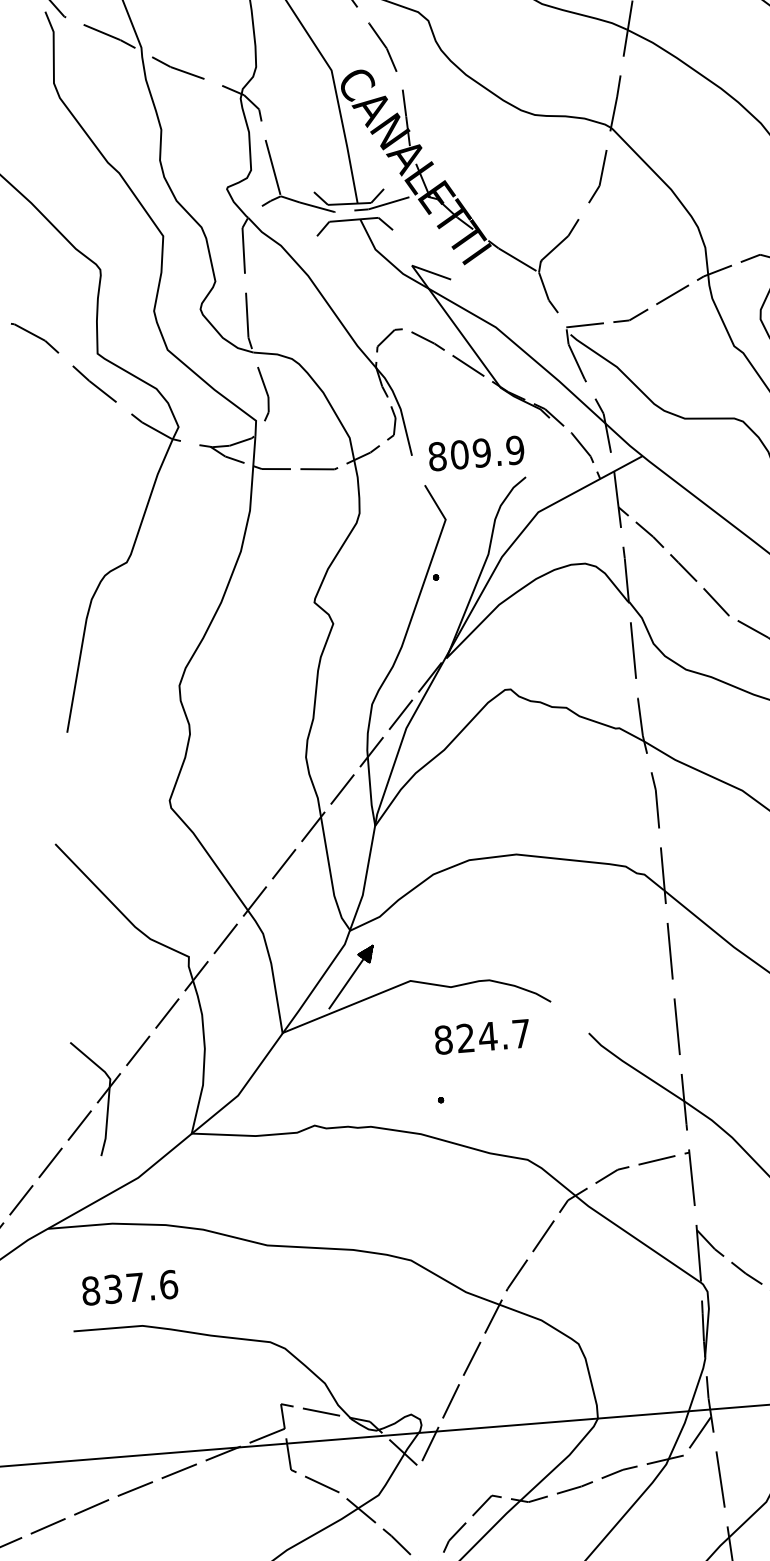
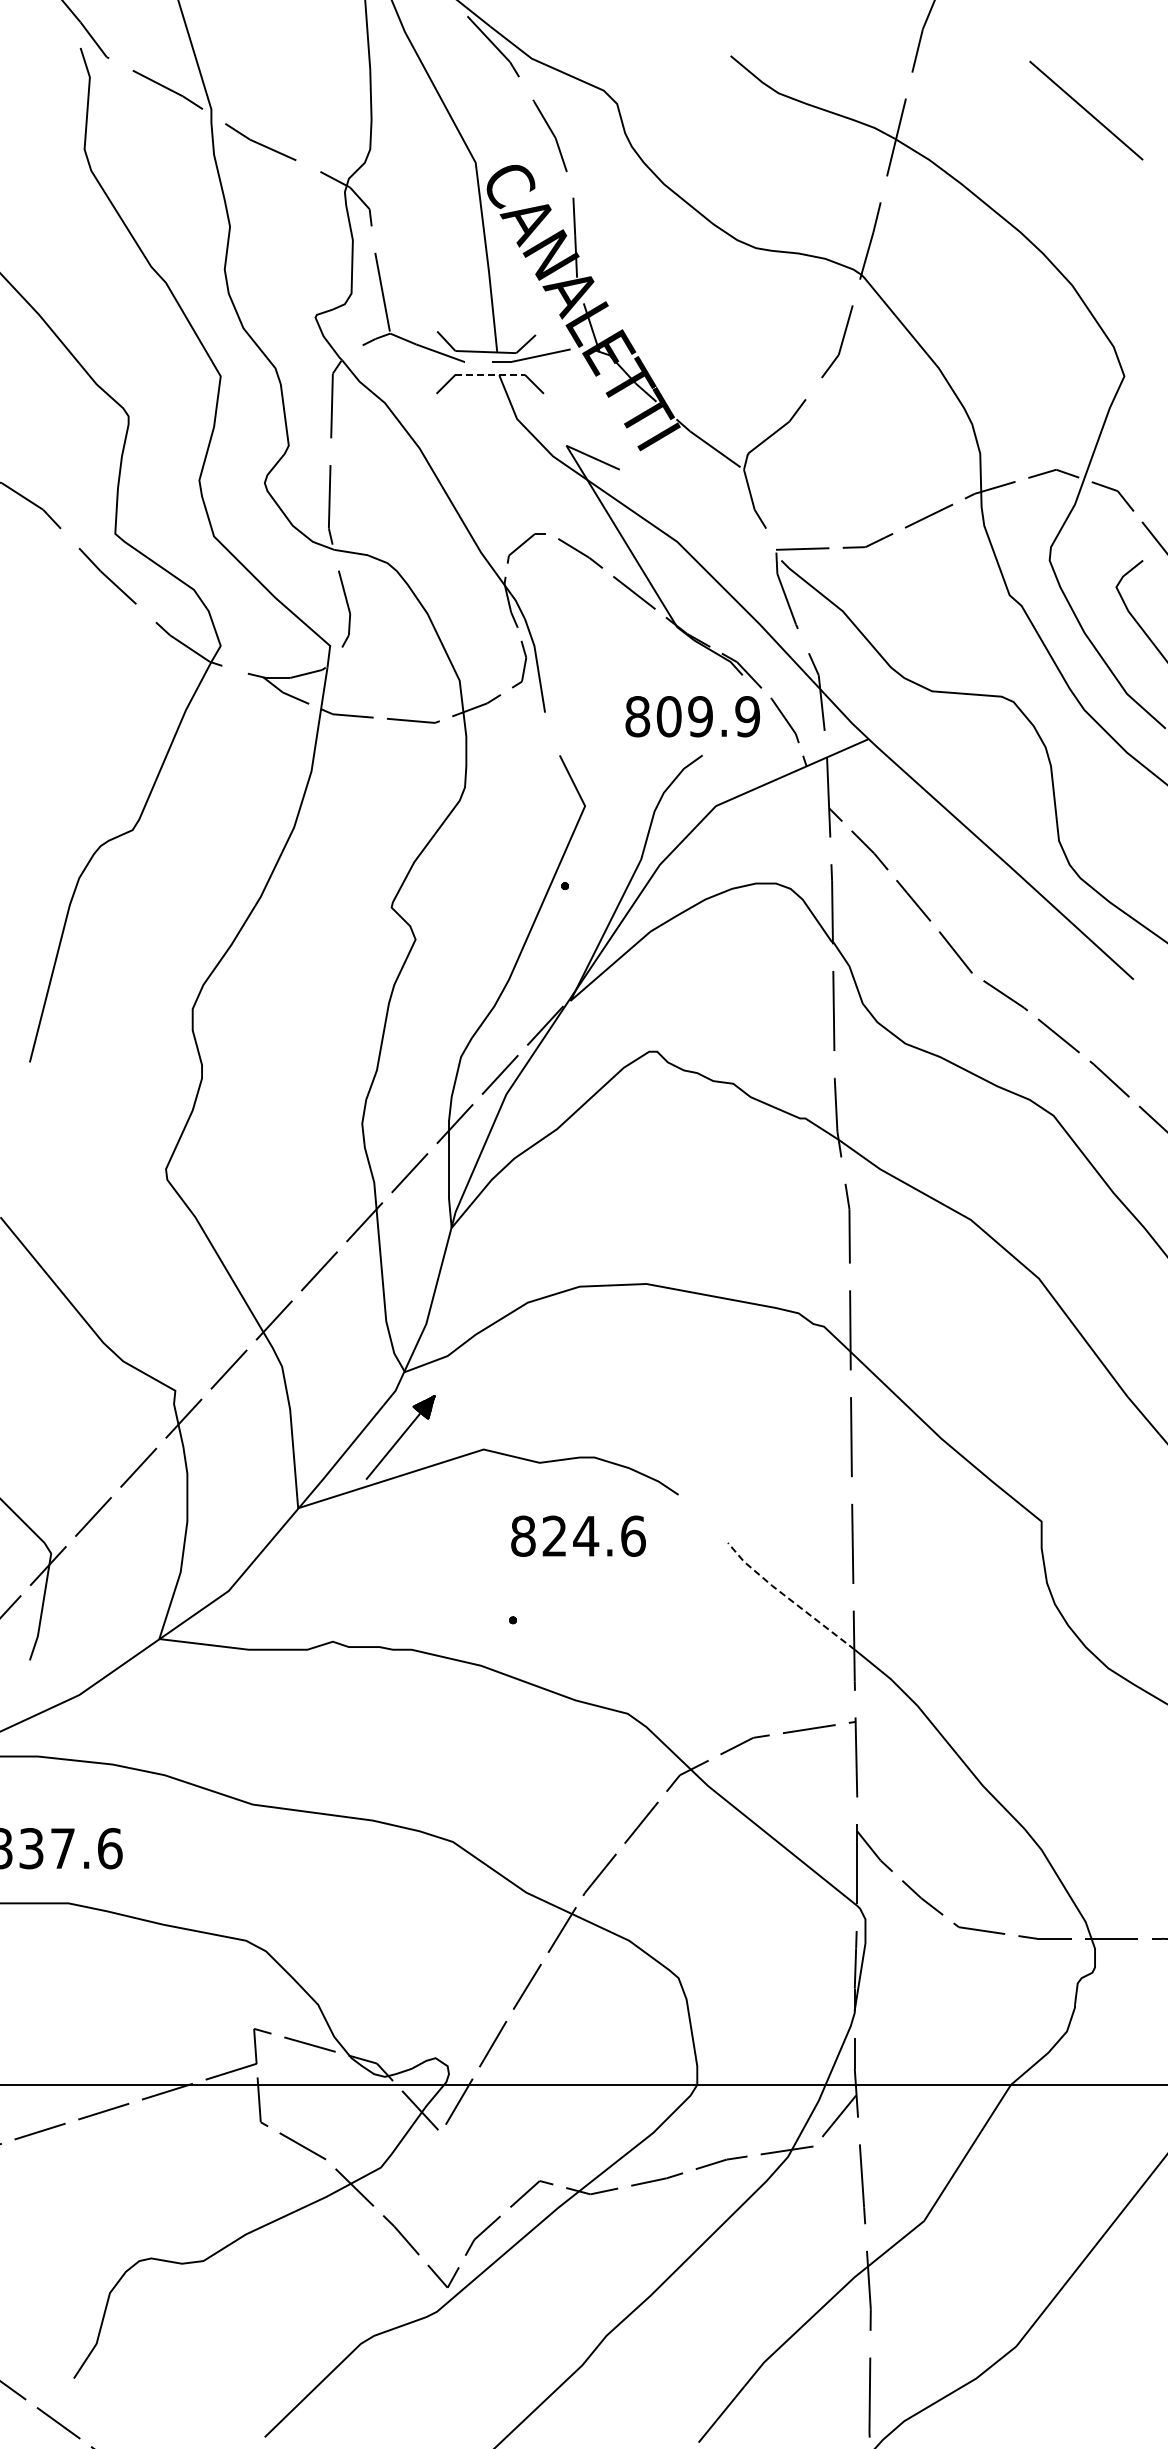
line: (354, 219) -> (490, 374), solid -> dashed
text: (476, 453) -> (692, 716), moved
text: (521, 1033) -> (633, 1535), 824.7 -> 824.6
line: (634, 1068) -> (787, 1597), solid -> dashed

